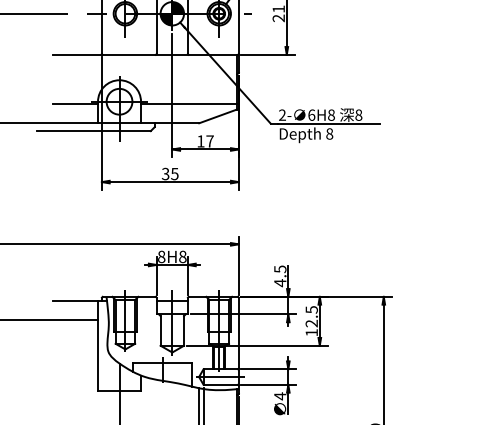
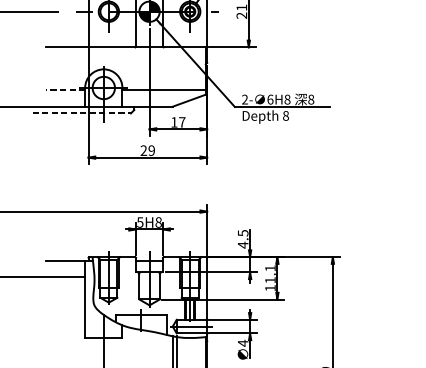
line: (75, 103) -> (65, 89), solid -> dashed
line: (94, 131) -> (82, 113), solid -> dashed
text: (169, 173) -> (147, 150), 35 -> 29
text: (161, 256) -> (140, 222), 8H8 -> 5H8
text: (311, 316) -> (270, 274), 12.5 -> 11.1

